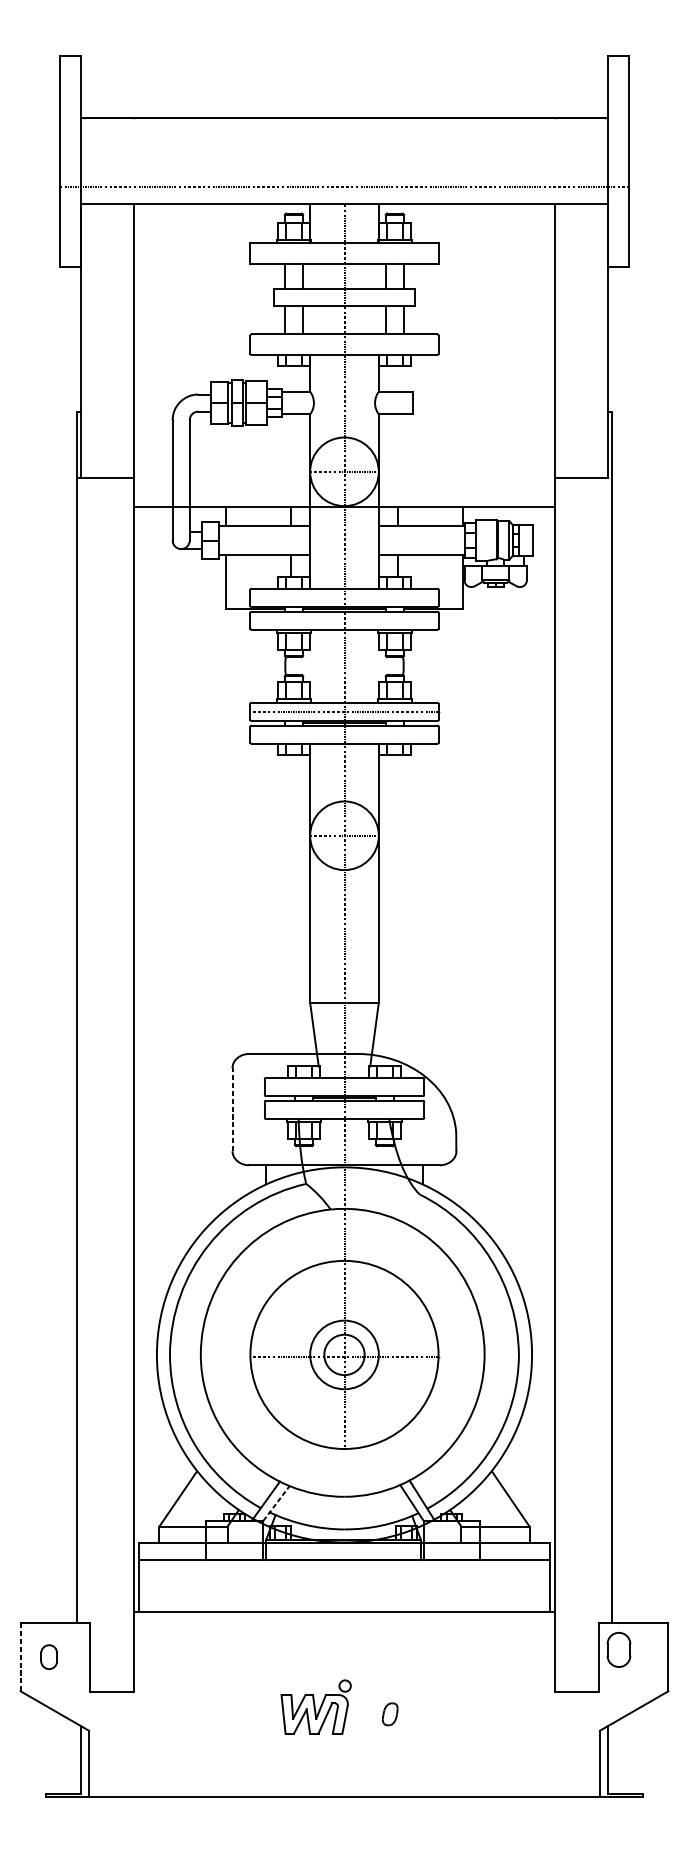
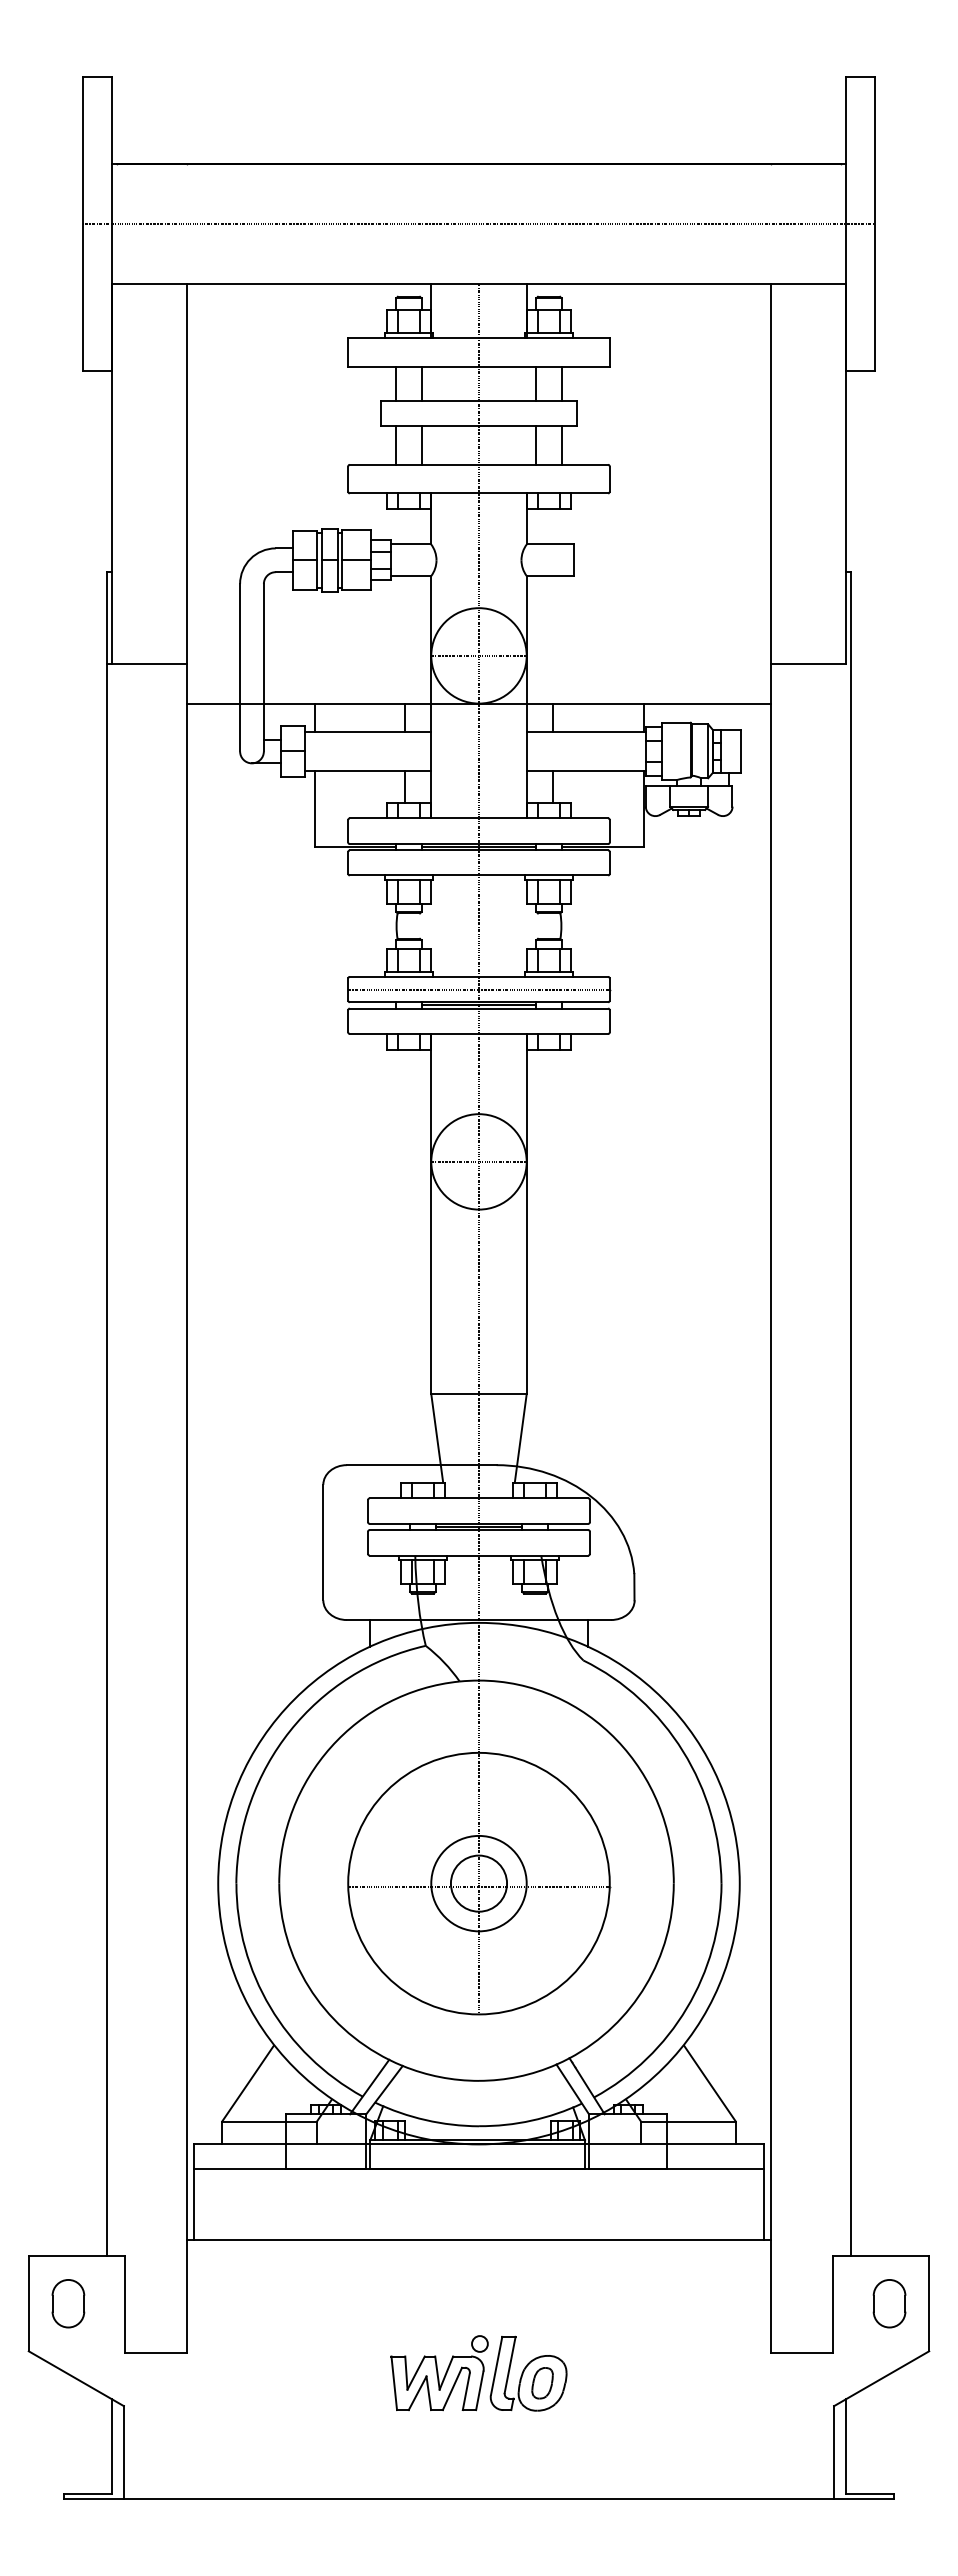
line: (344, 186) -> (478, 223), moved
line: (232, 1109) -> (323, 1542), dashed -> solid
line: (276, 1503) -> (384, 2089), dashed -> solid
part: (618, 1649) -> (889, 2303), moved
line: (20, 1656) -> (28, 2303), dashed -> solid
part: (49, 1656) -> (68, 2303), size x1.43
part: (380, 1707) -> (528, 2373), added

